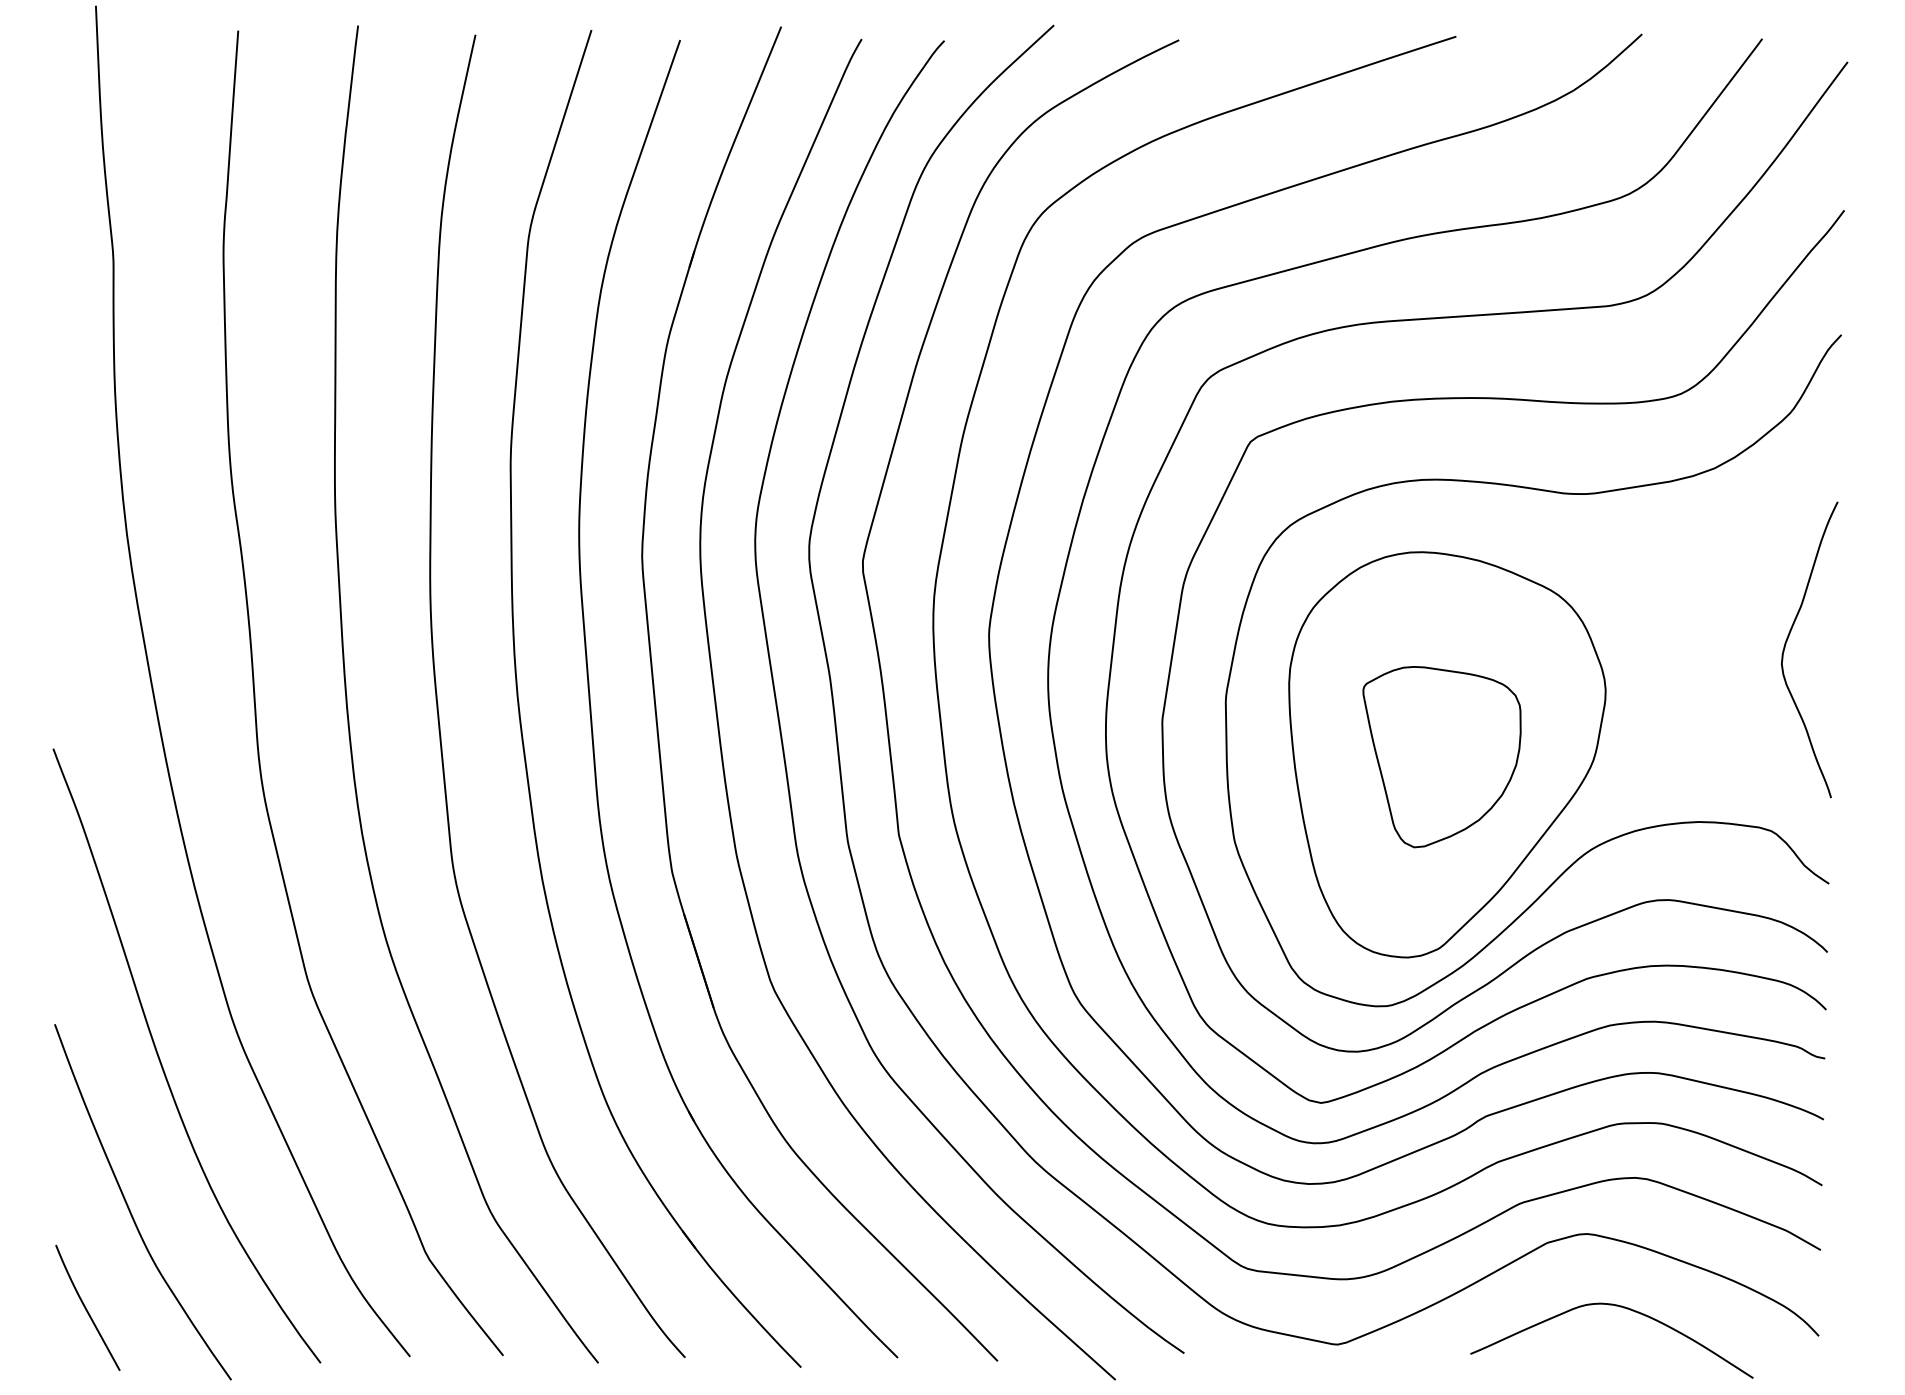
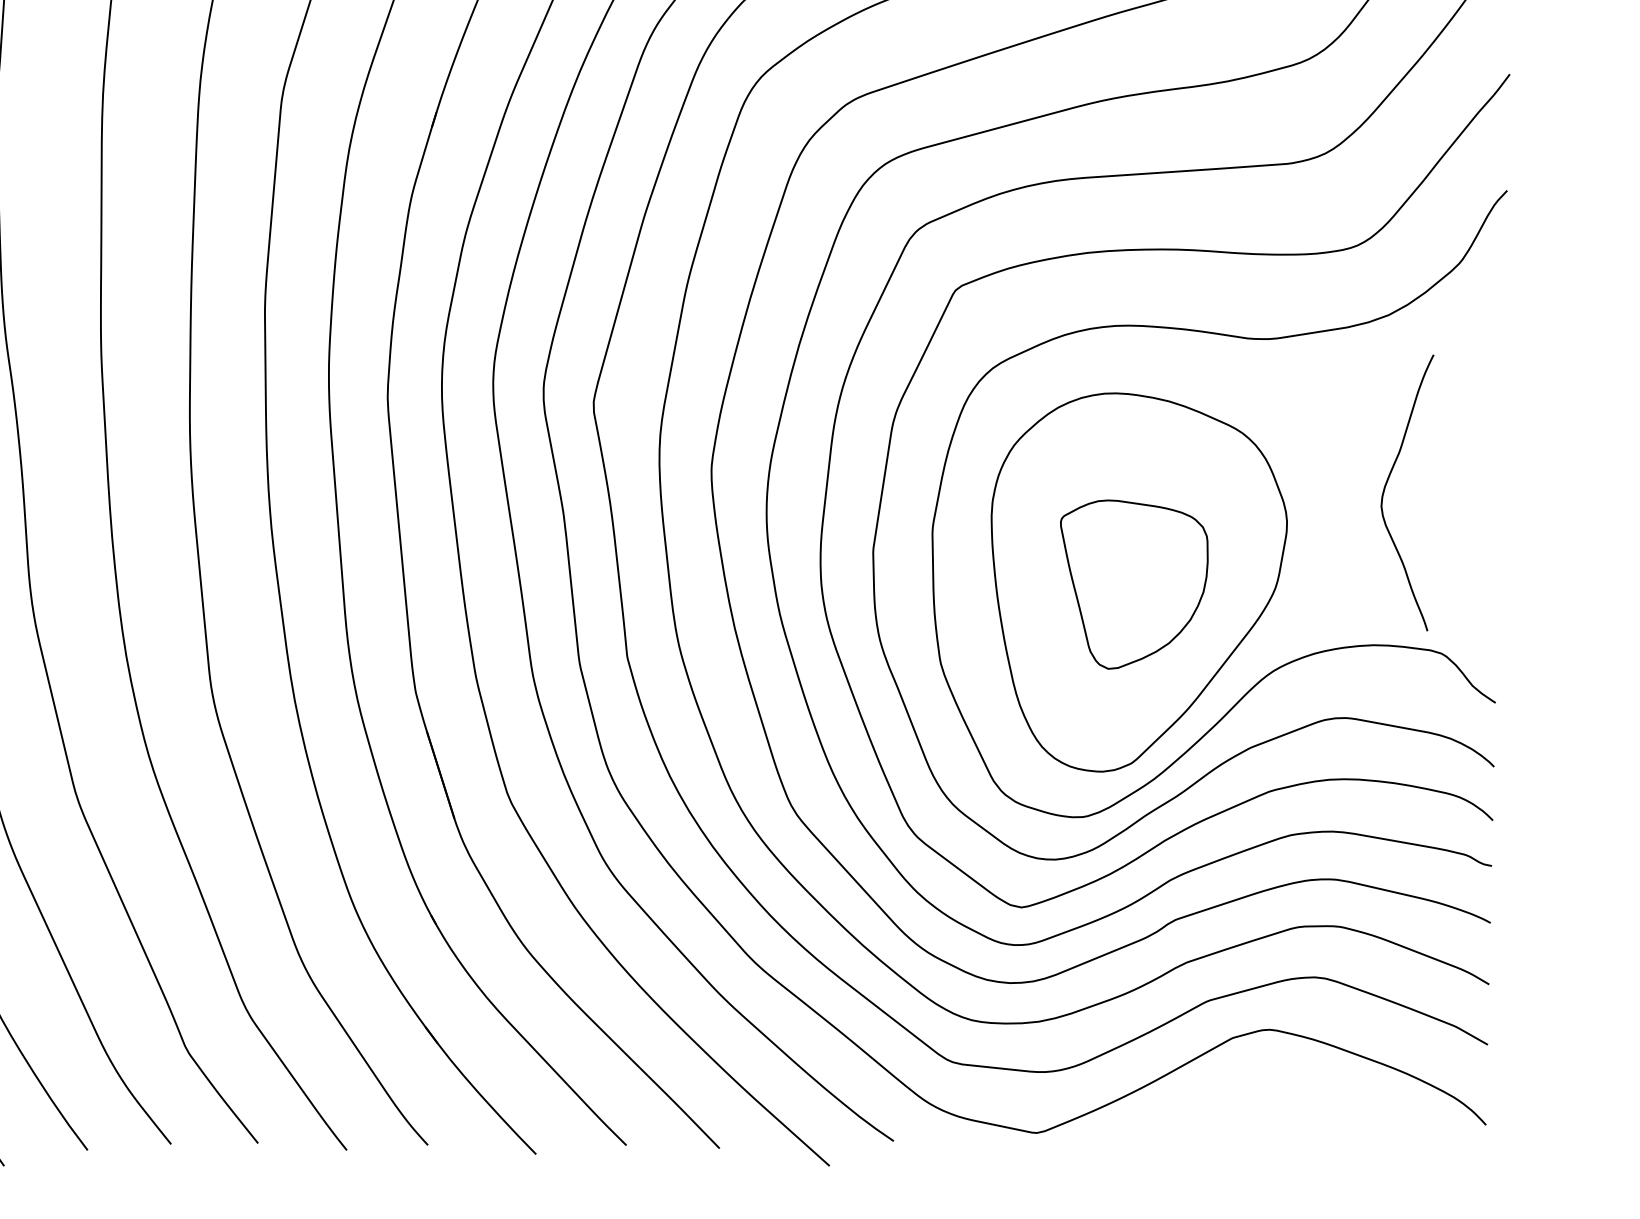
curve: (1788, 639) -> (1387, 483), moved
curve: (1623, 1308) -> (1303, 1099), removed

